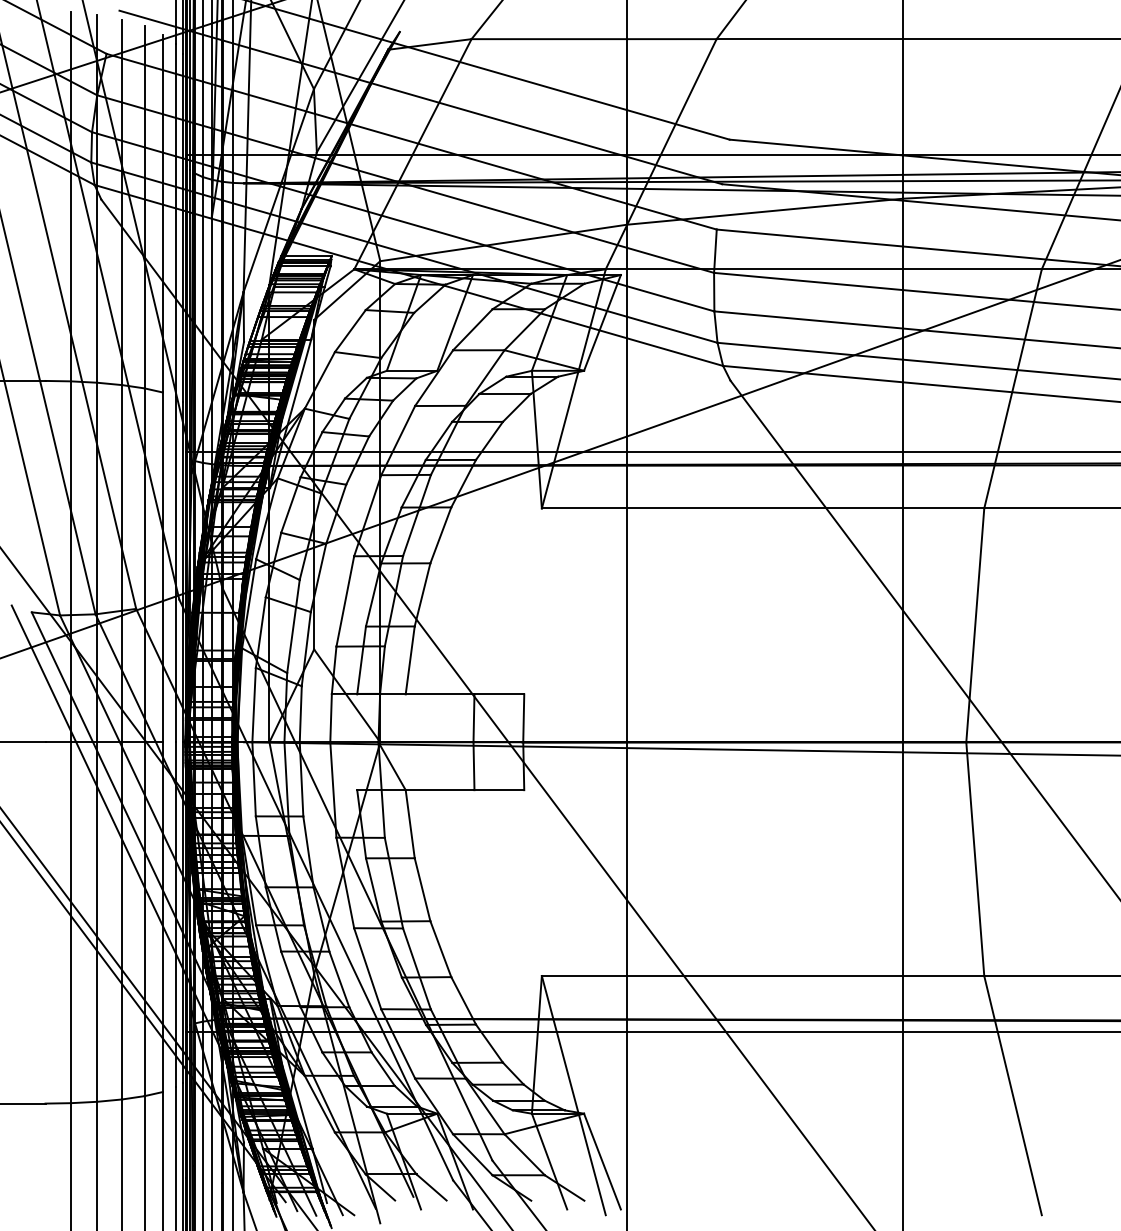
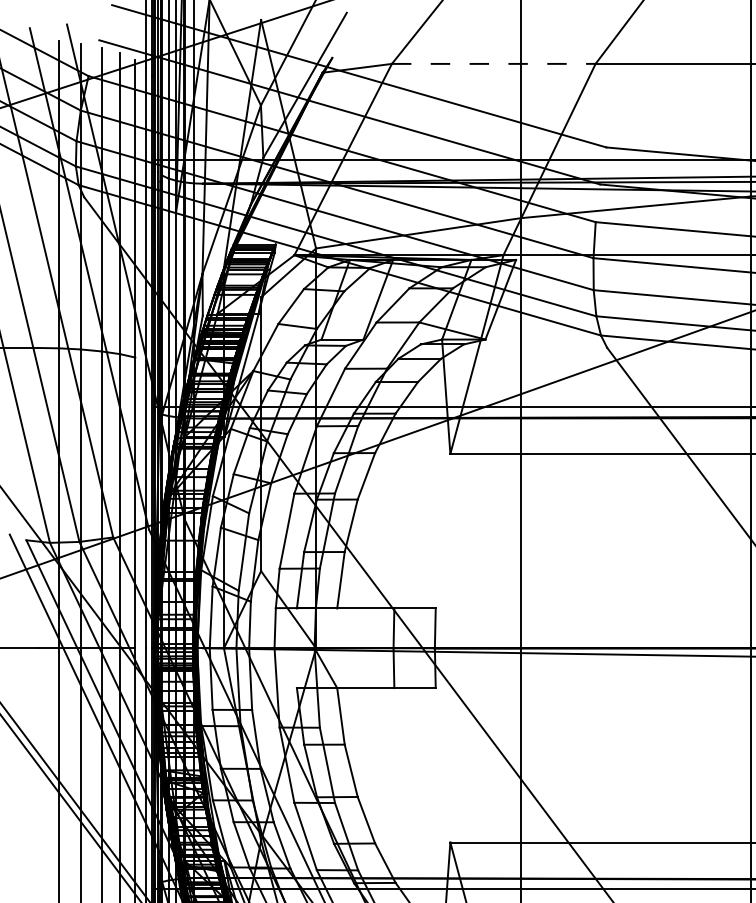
line: (594, 39) -> (494, 64), solid -> dashed

